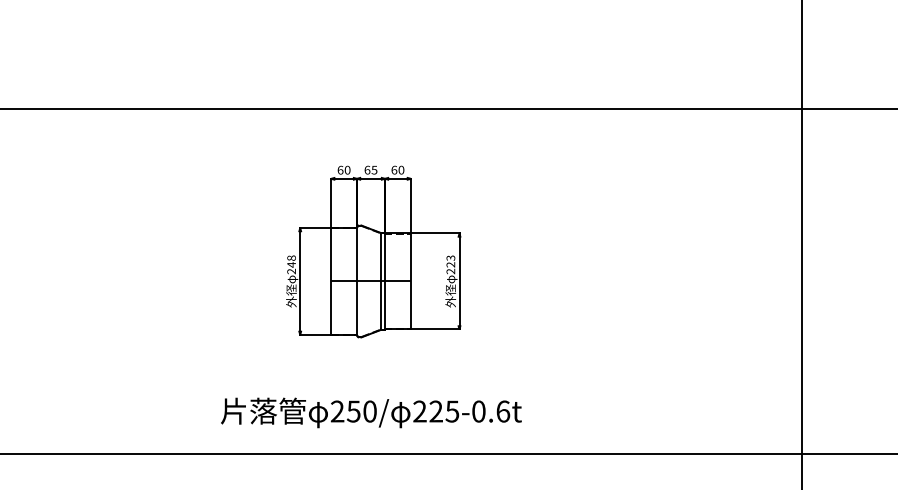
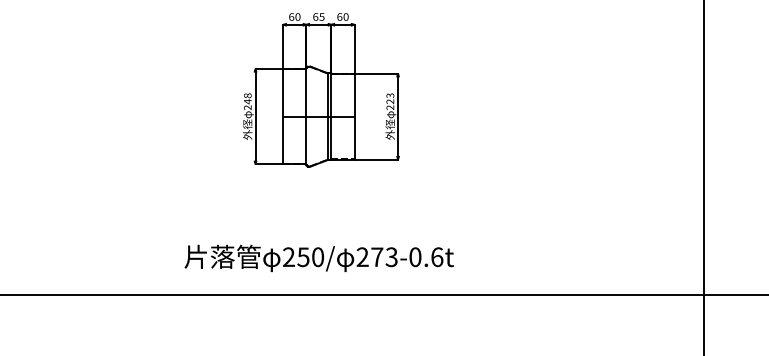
part: (373, 251) -> (321, 89), moved
text: (444, 411) -> (384, 257), 225-0.6t -> 273-0.6t

